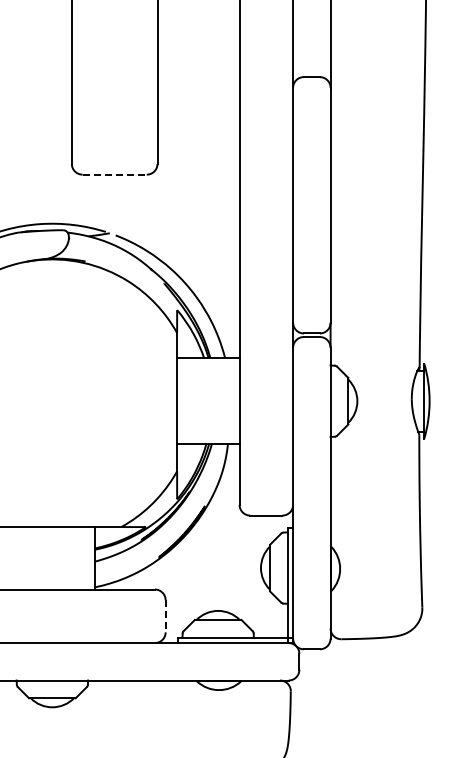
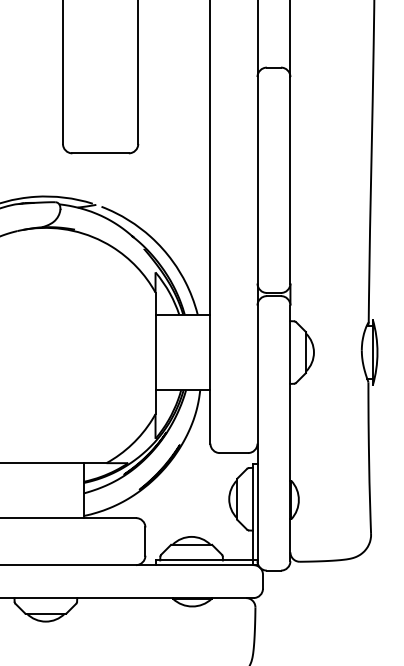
line: (115, 174) -> (101, 153), dashed -> solid
line: (165, 616) -> (145, 541), dashed -> solid

